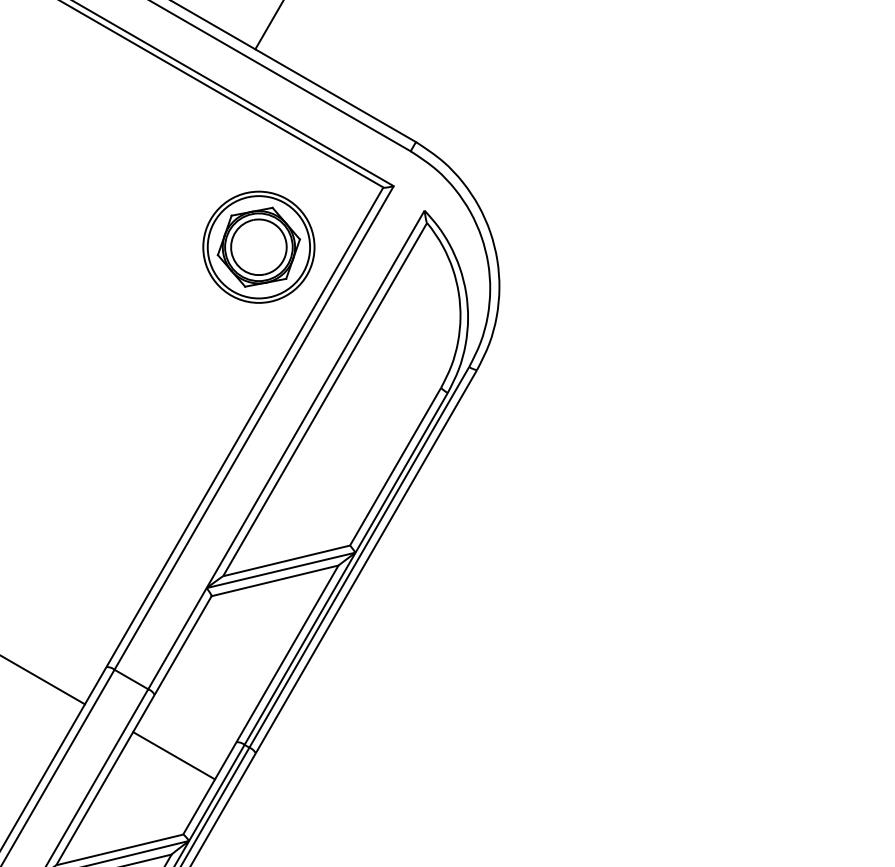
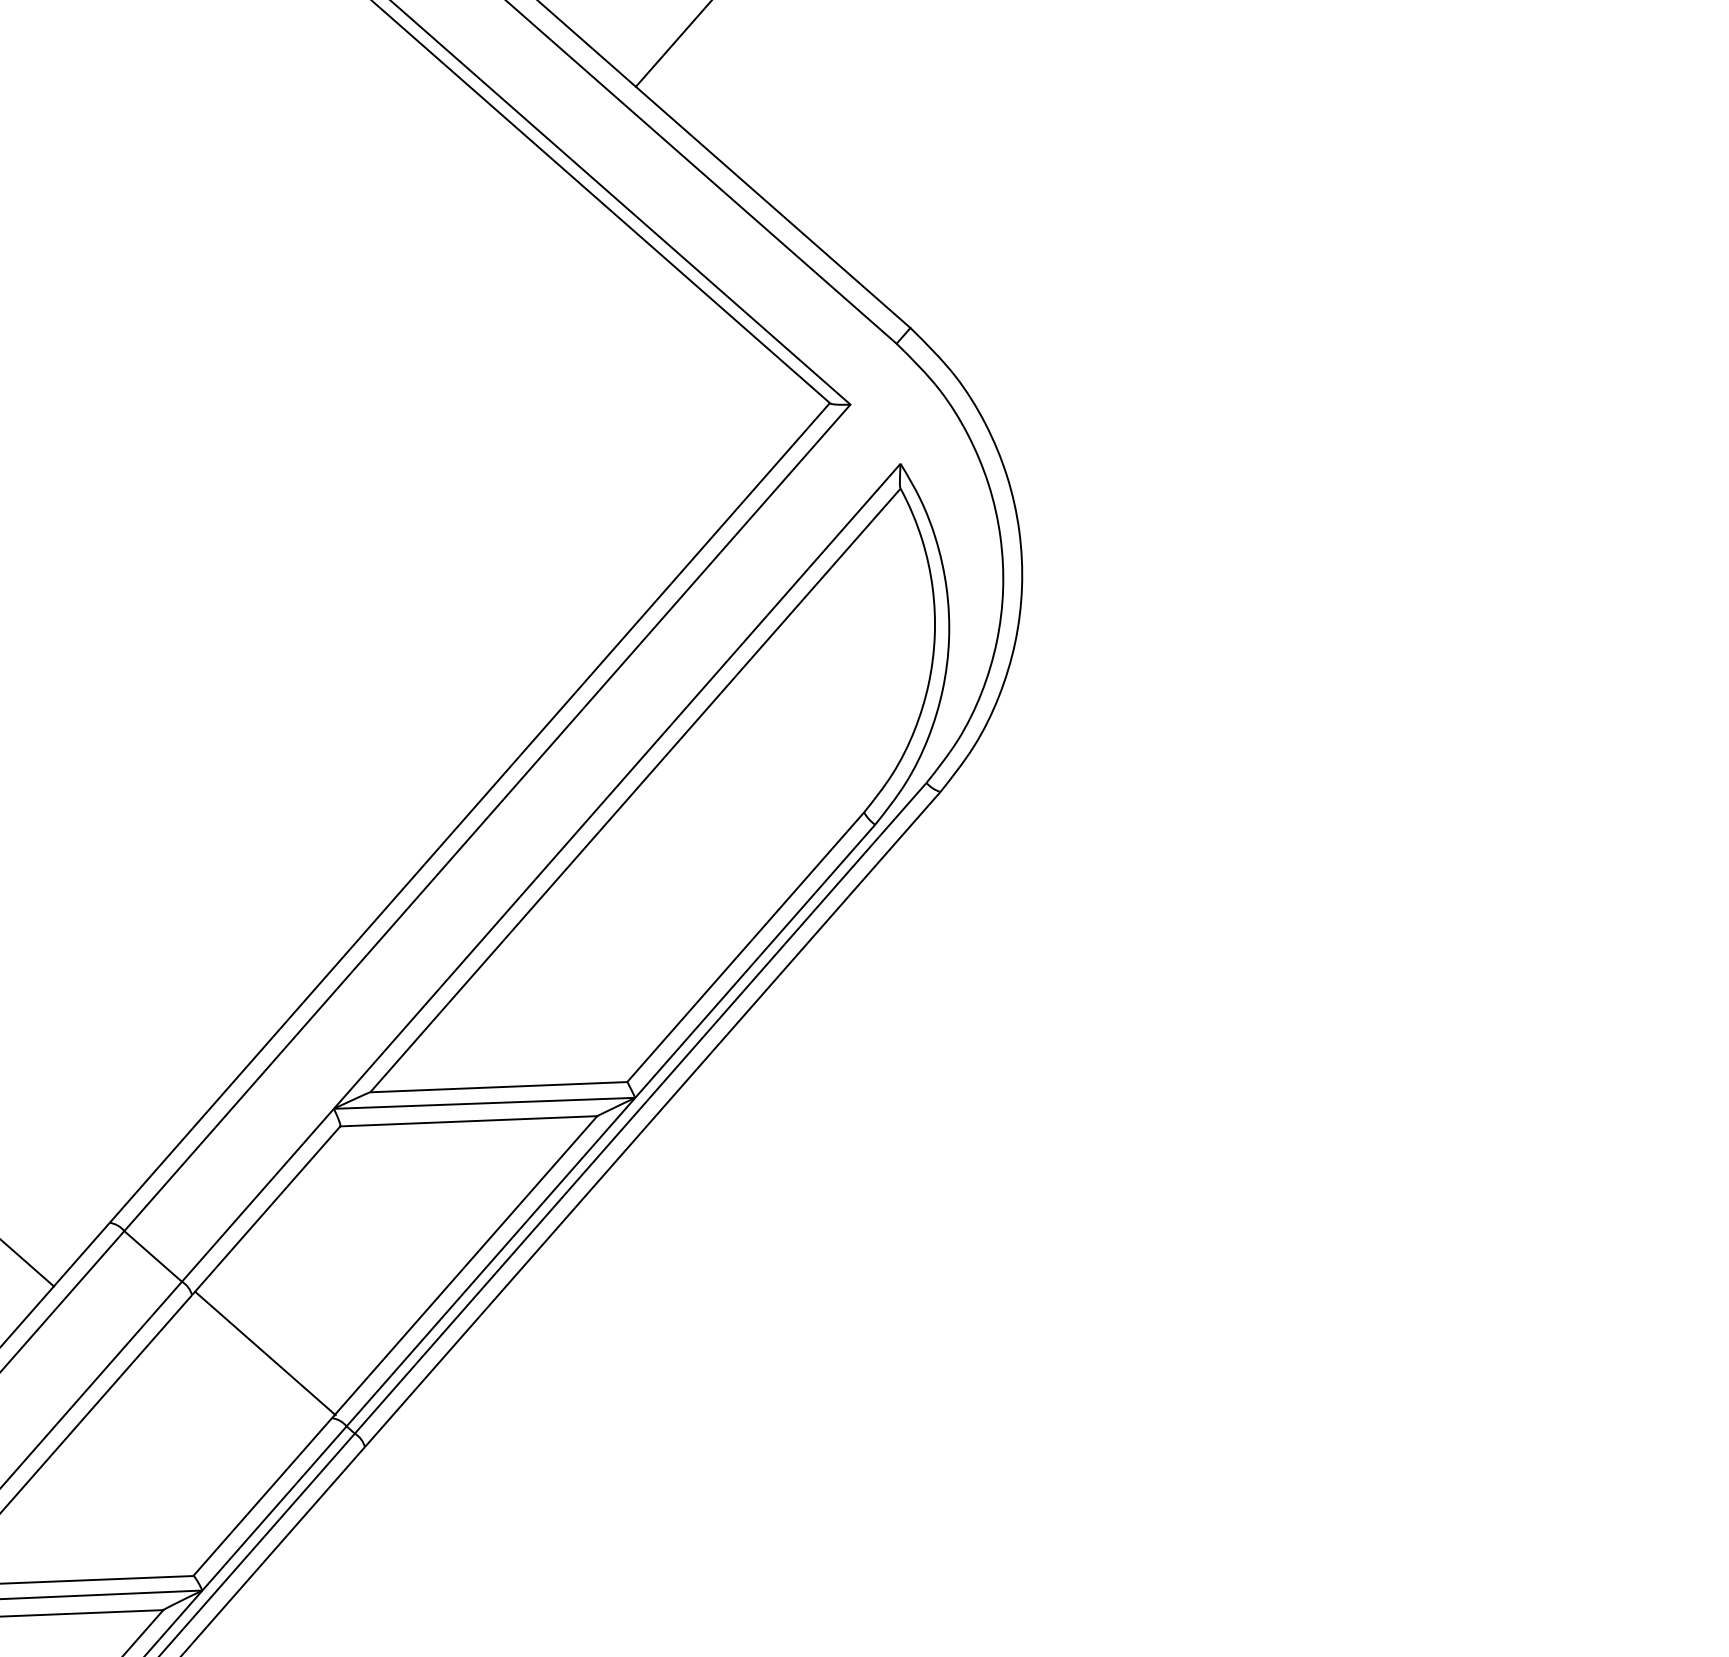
part: (258, 246) -> (565, 468), removed
line: (174, 755) -> (266, 1353), moved

